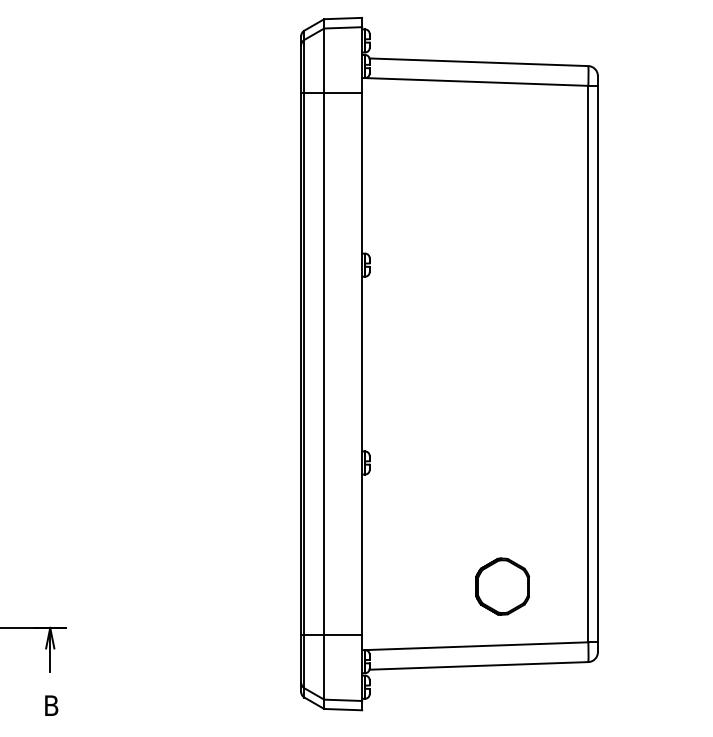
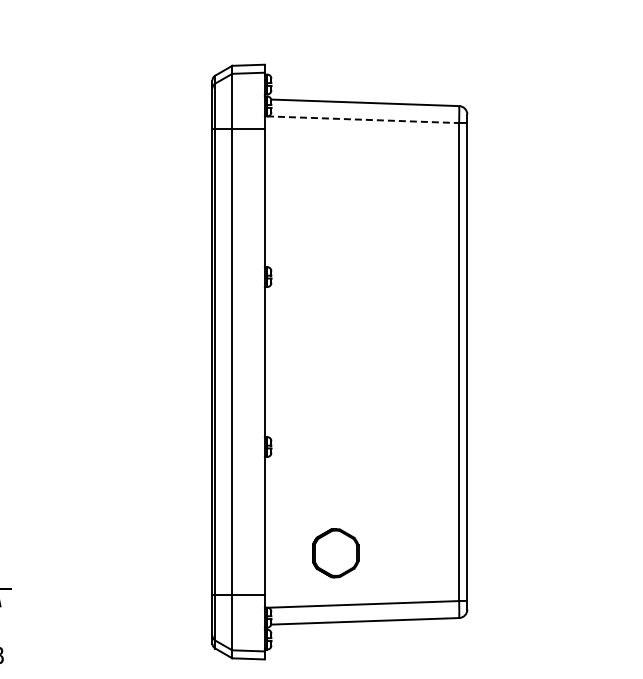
line: (476, 81) -> (363, 119), solid -> dashed
part: (502, 586) -> (335, 553), moved

